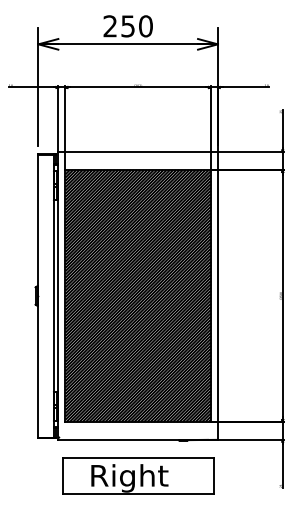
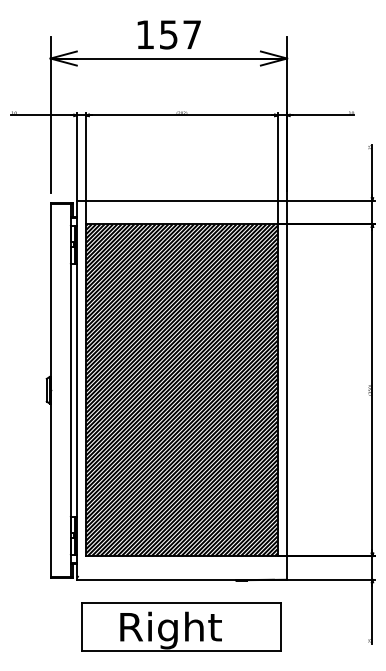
text: (127, 26) -> (168, 34), 250 -> 157

